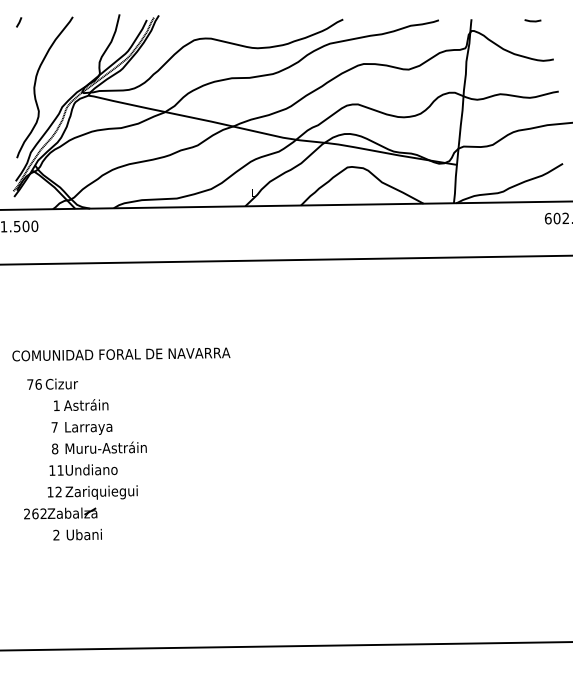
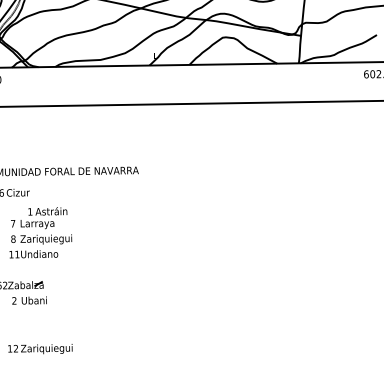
text: (81, 404) -> (48, 210), moved
text: (105, 448) -> (49, 238), Muru-Astráin -> Zariquiegui
text: (92, 492) -> (40, 349), moved

